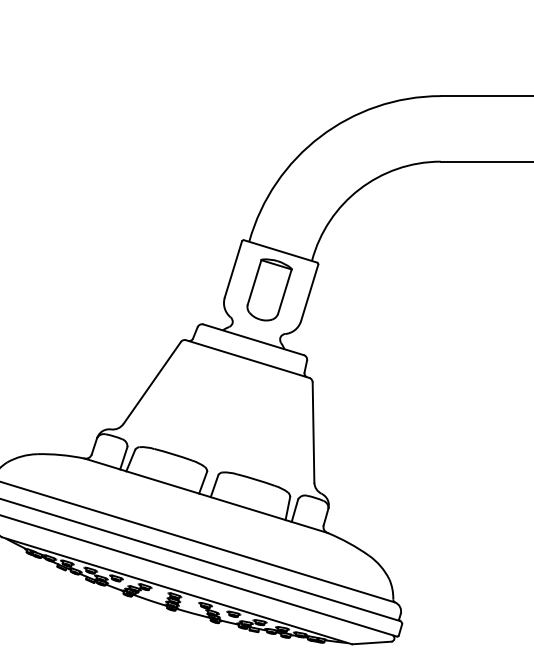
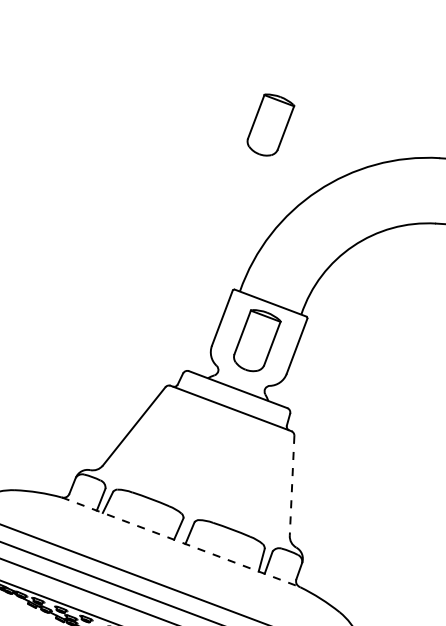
part: (269, 73) -> (270, 124), added
line: (313, 432) -> (292, 485), solid -> dashed
line: (206, 495) -> (181, 542), solid -> dashed

